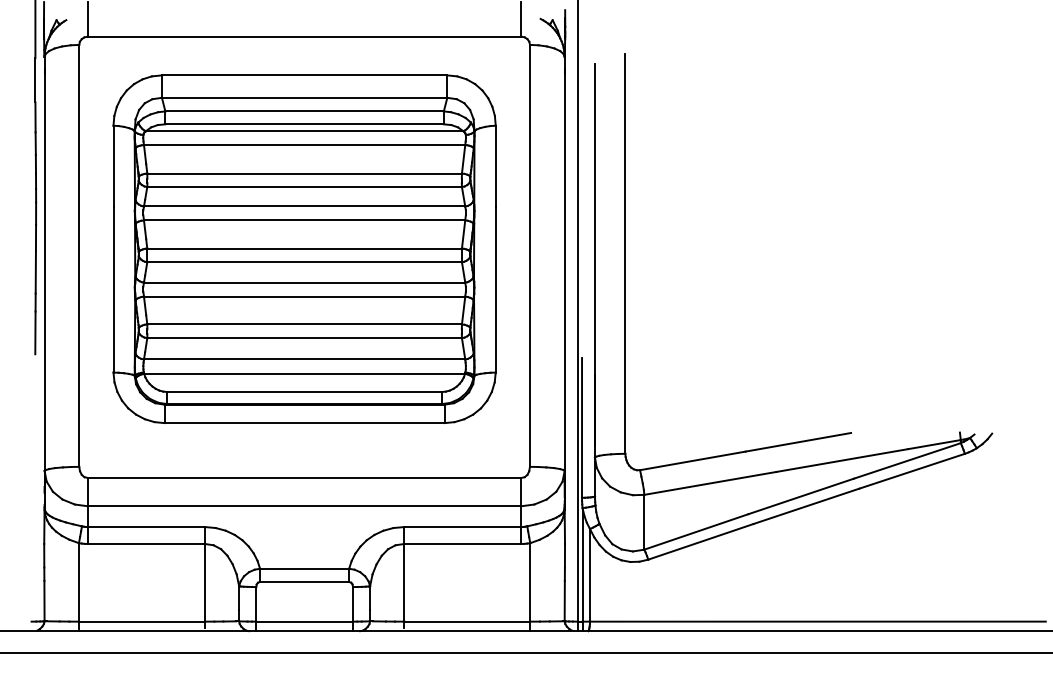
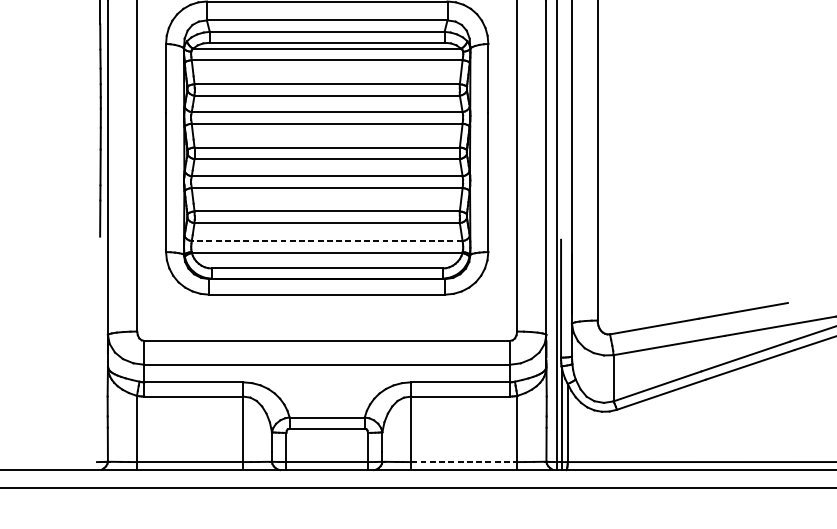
line: (304, 359) -> (327, 241), solid -> dashed
line: (467, 621) -> (464, 461), solid -> dashed

